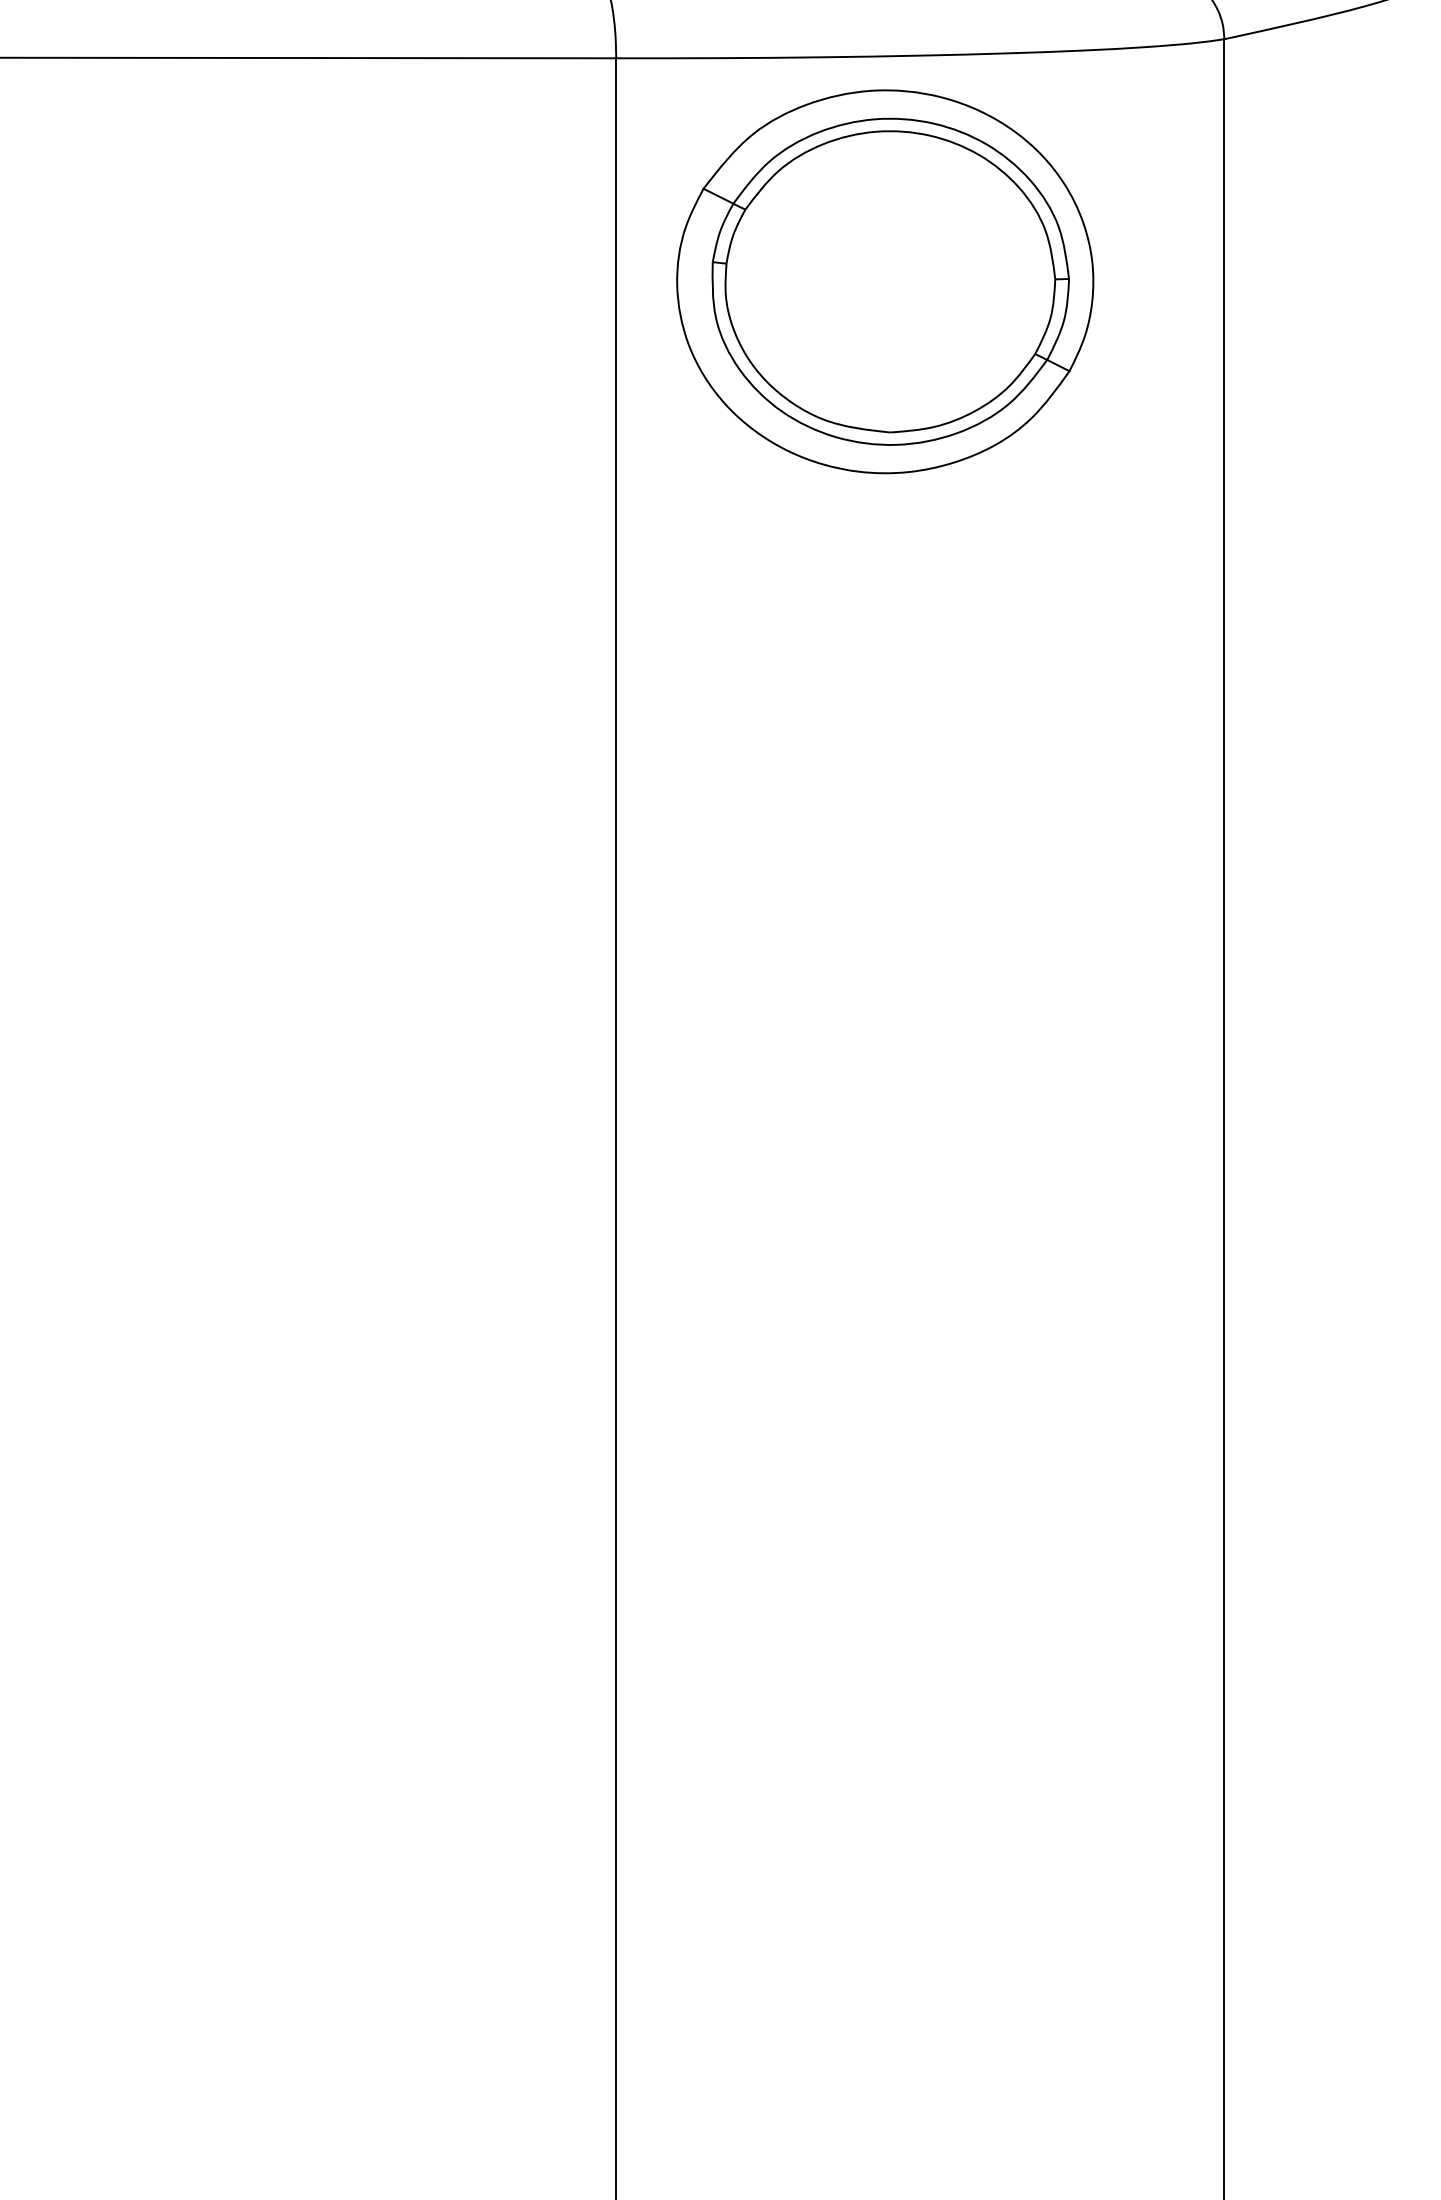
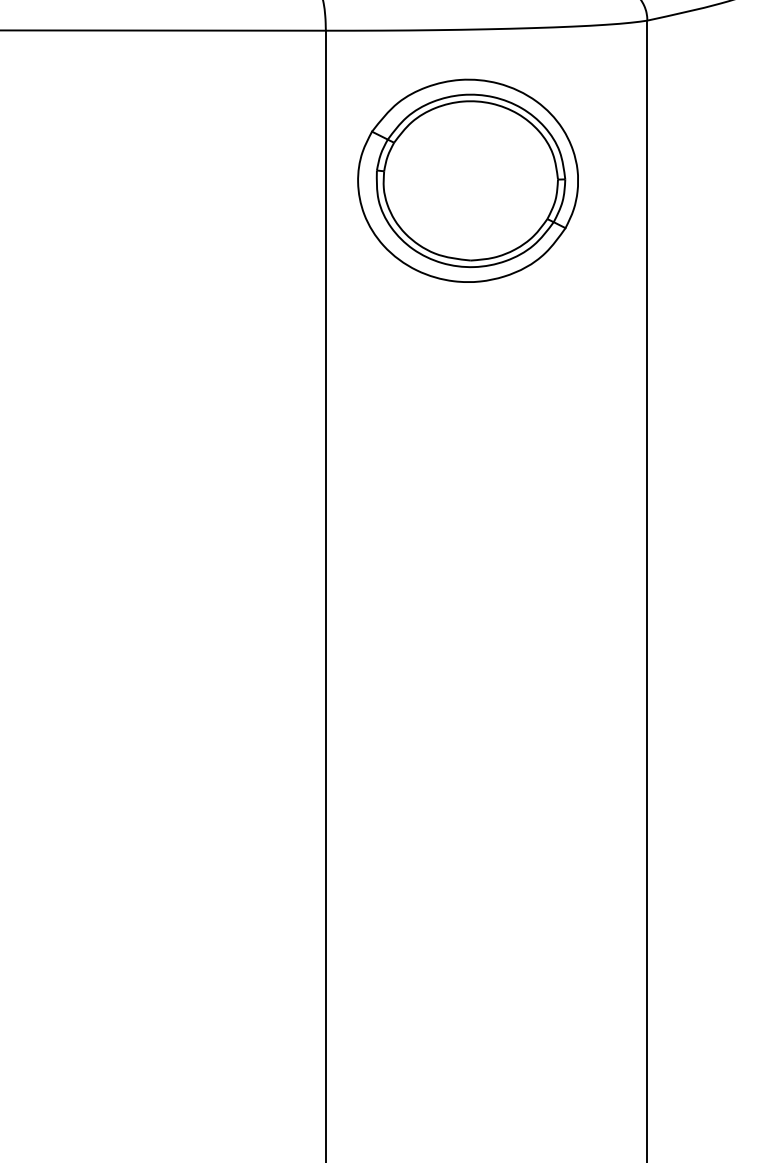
part: (884, 281) -> (467, 180), moved

